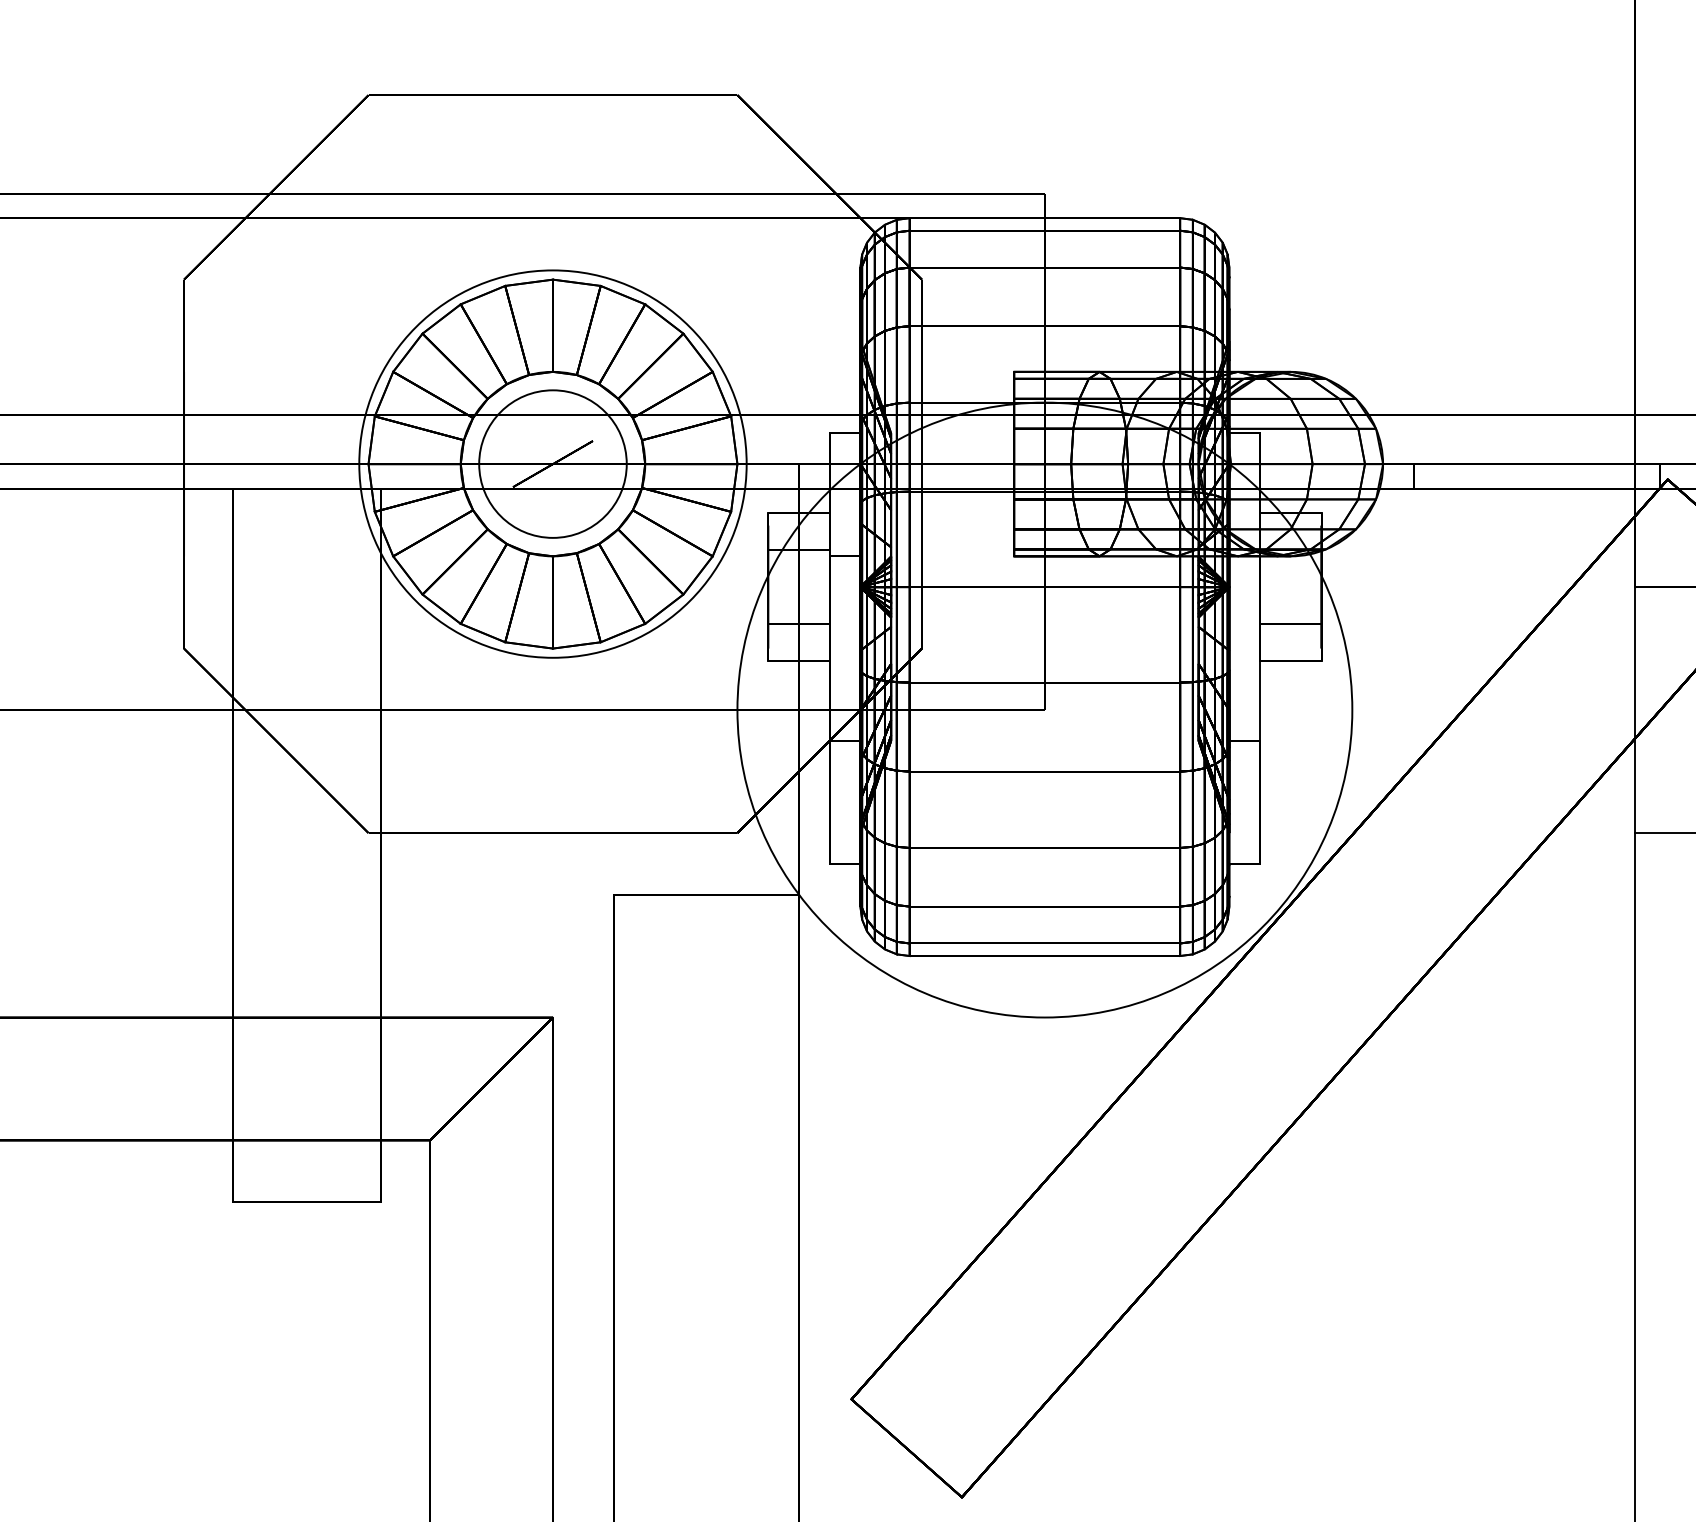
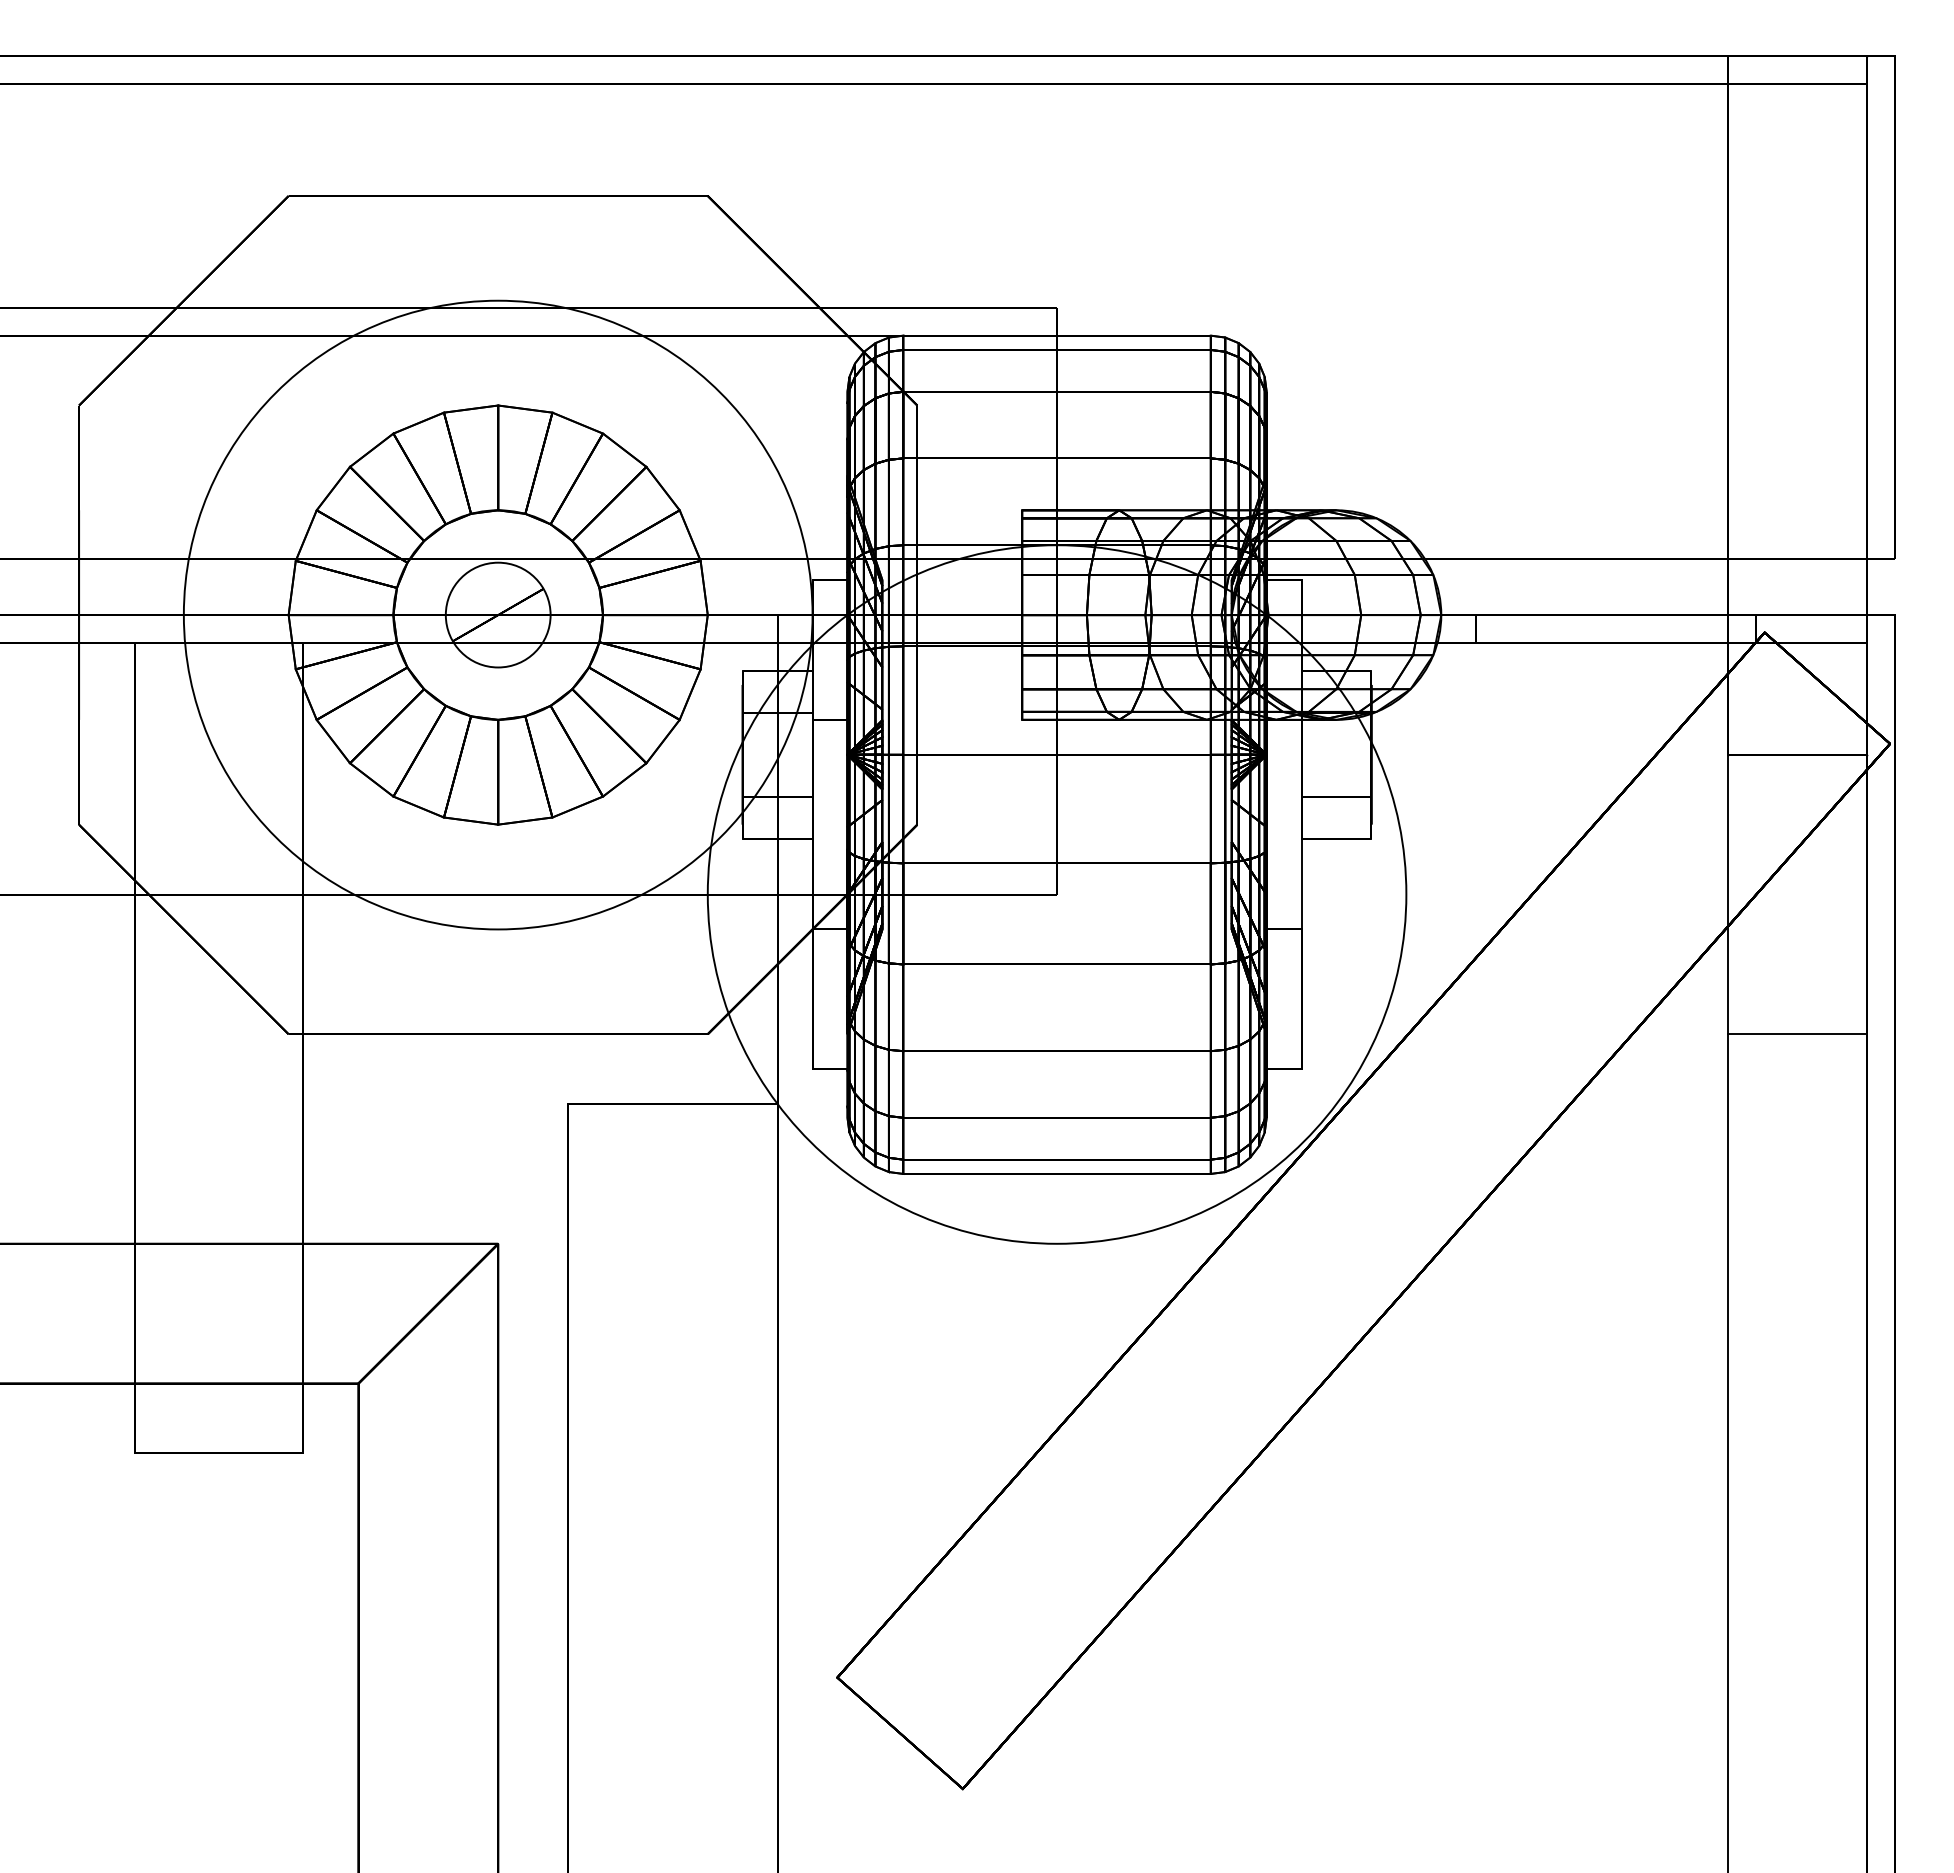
circle: (552, 463) -> (497, 614), size x0.62
circle: (552, 463) -> (497, 614), size x1.43

